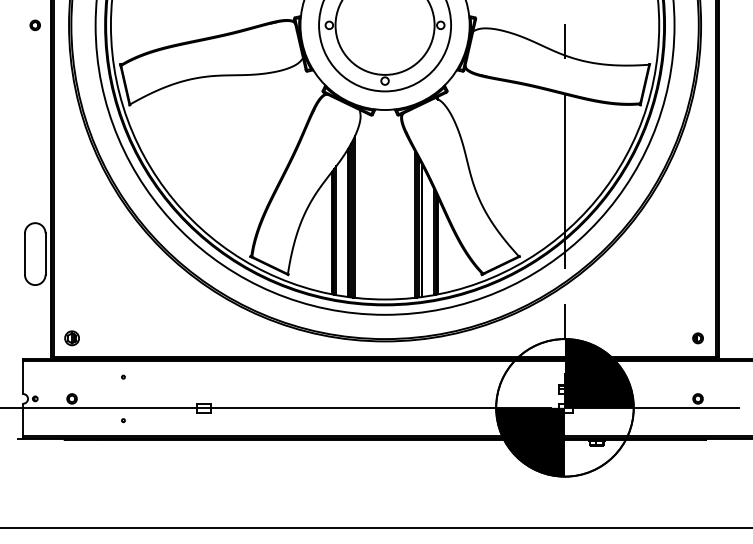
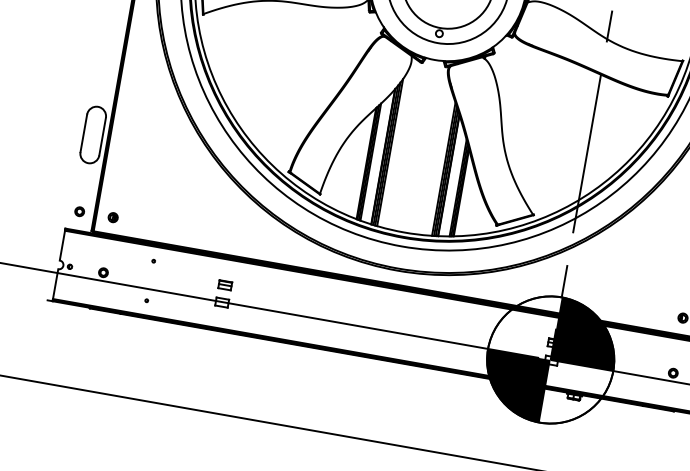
part: (34, 338) -> (78, 211), added
part: (71, 338) -> (112, 217), size x0.71
part: (203, 389) -> (224, 285), added

